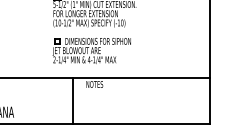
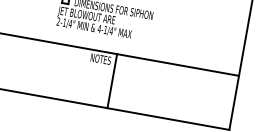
line: (73, 100) -> (112, 80), moved

